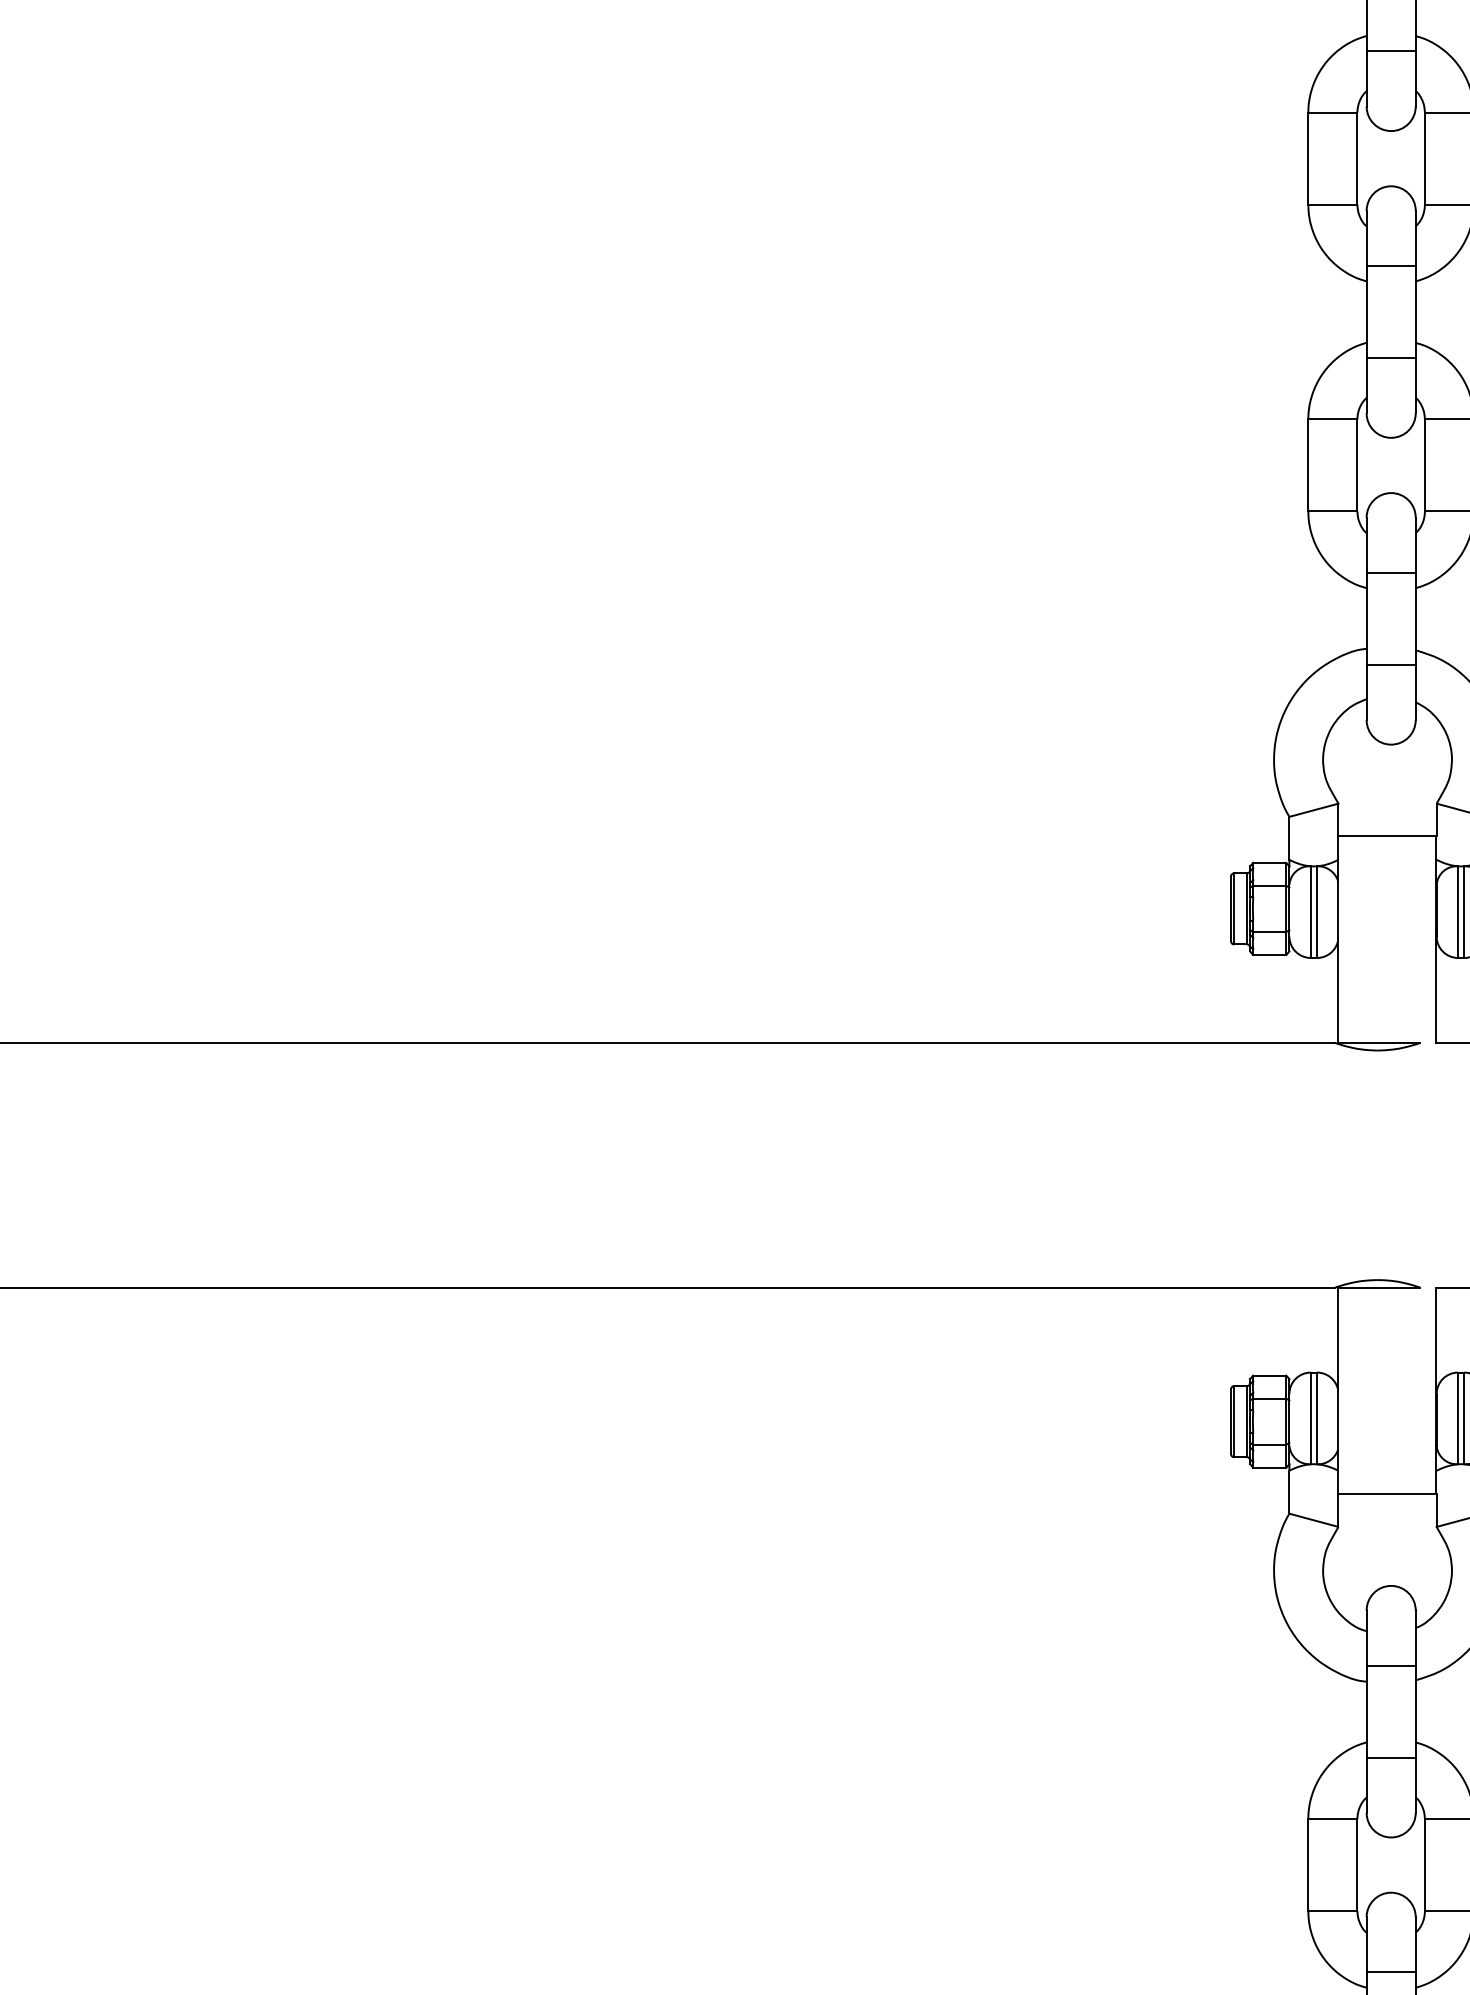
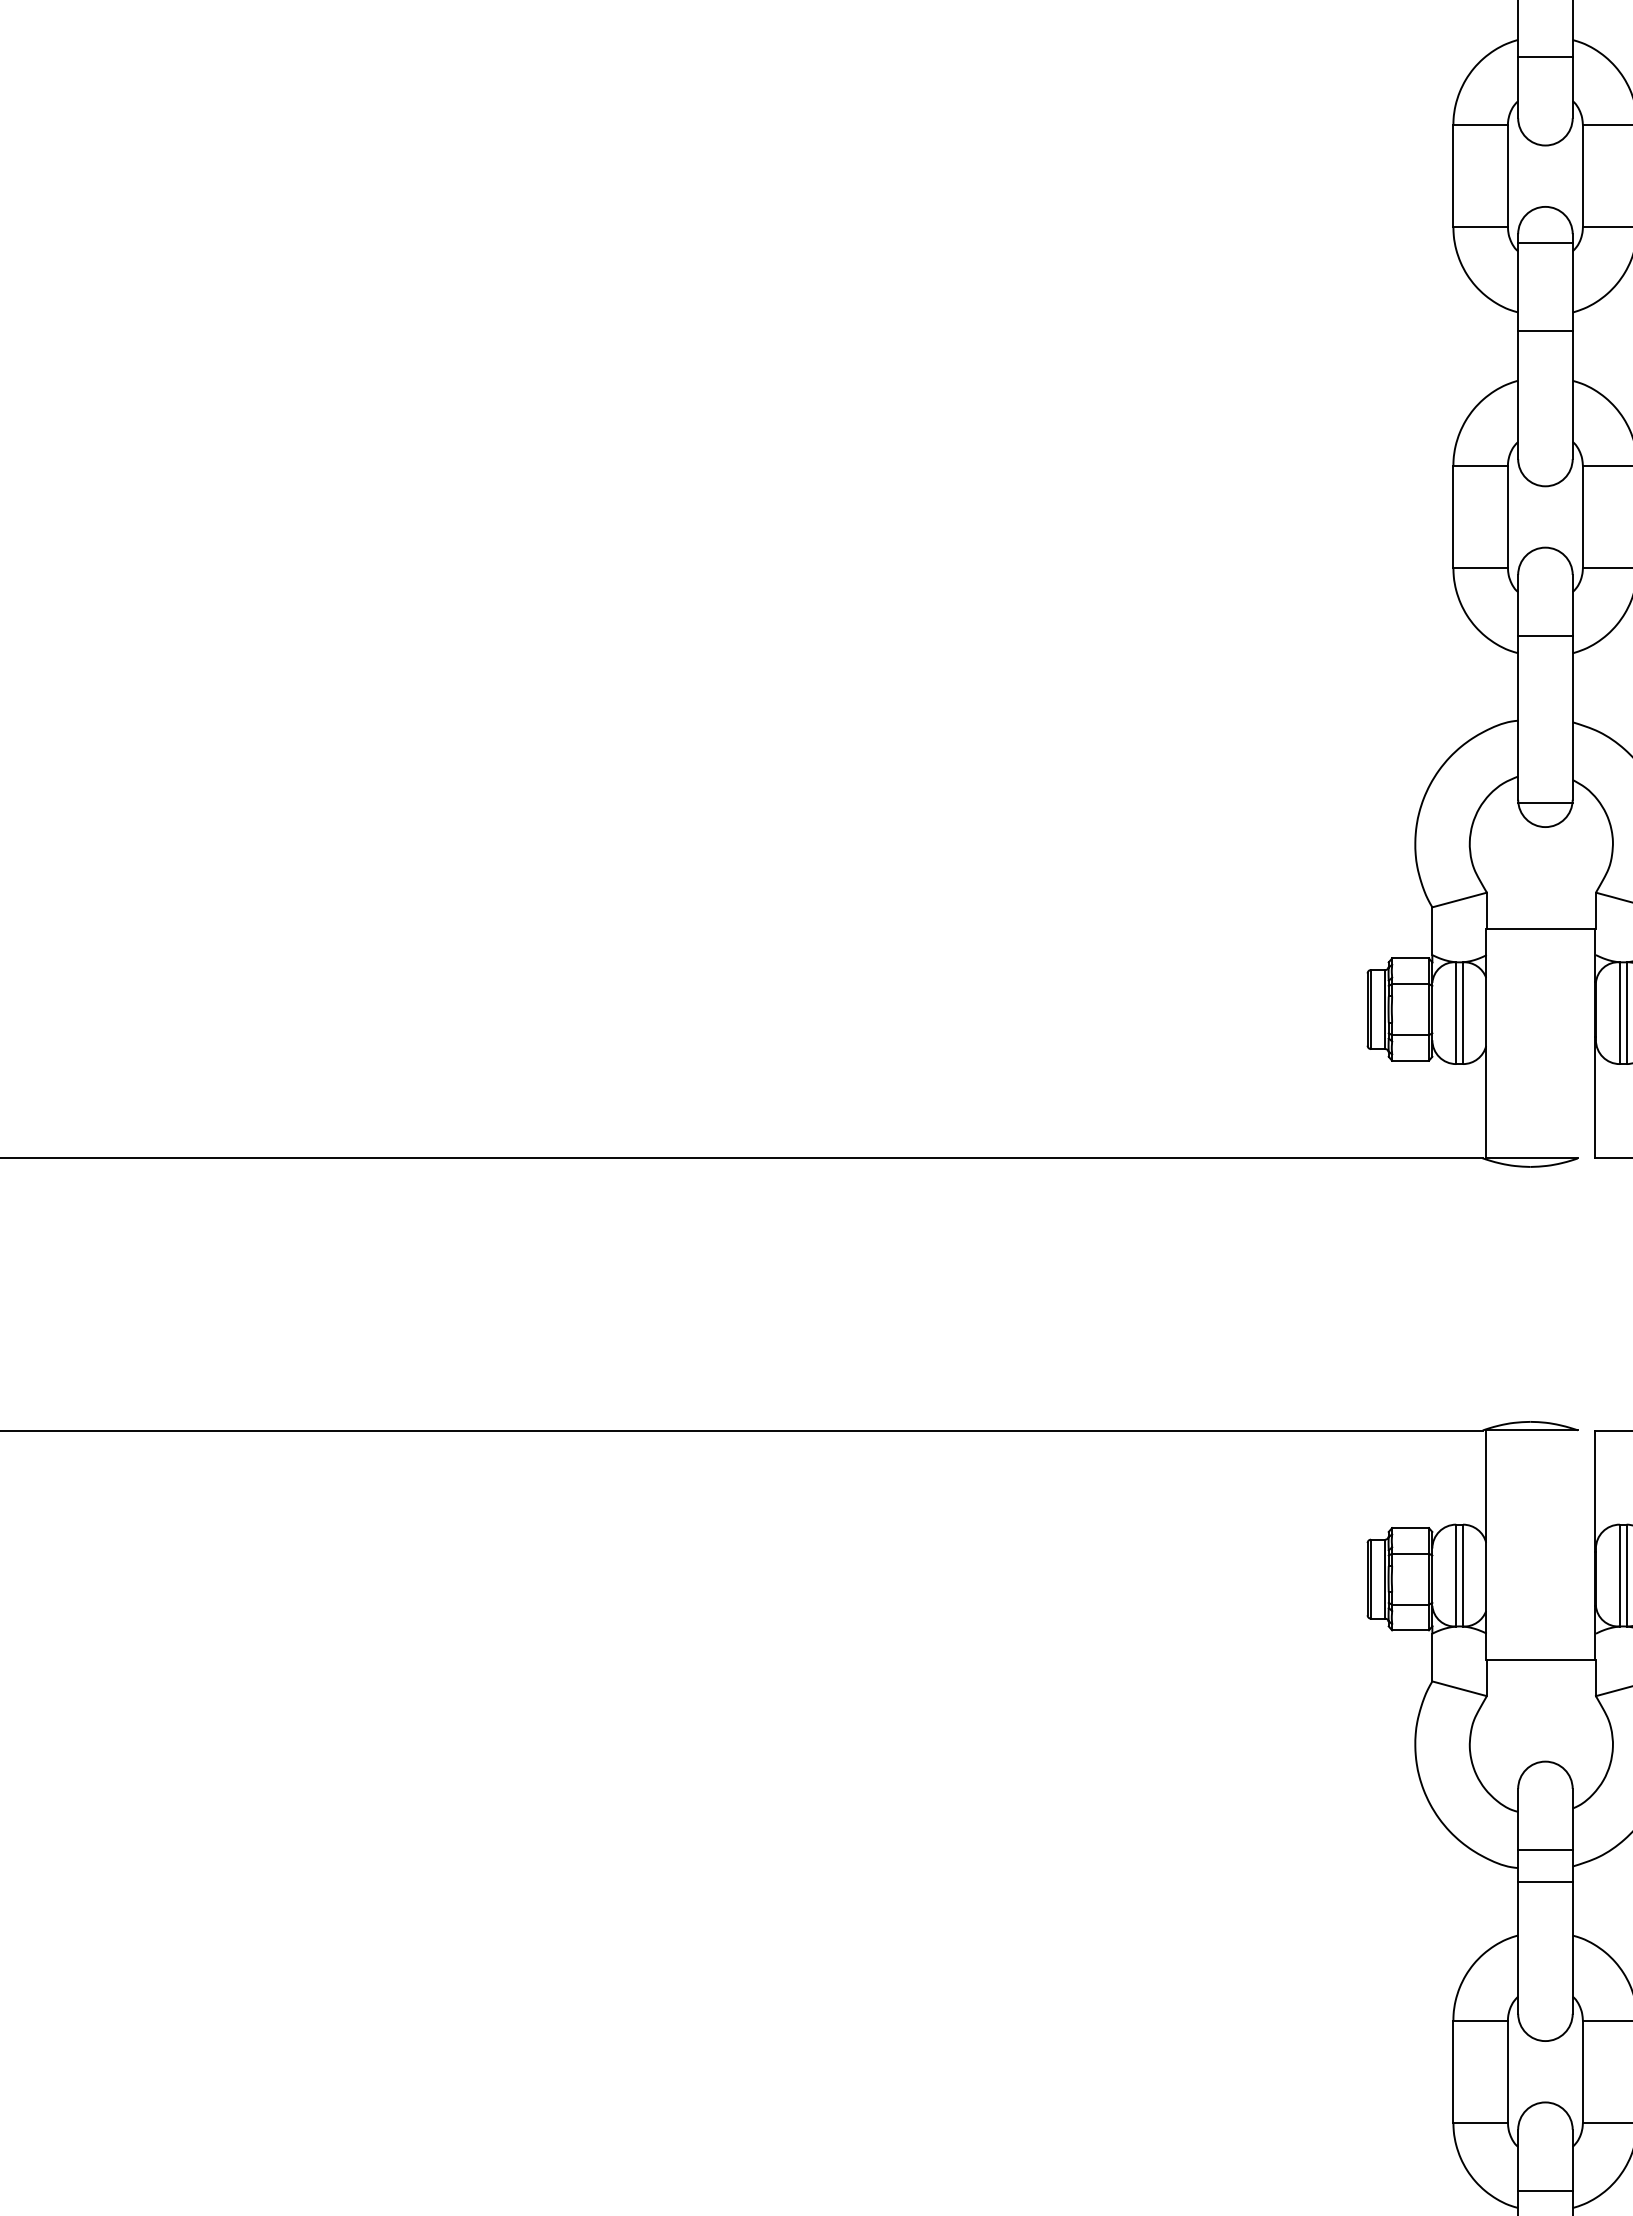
line: (1391, 266) -> (1545, 243), moved
line: (1391, 357) -> (1545, 330), moved
line: (1391, 664) -> (1545, 802), moved
line: (1391, 1757) -> (1545, 1882), moved

